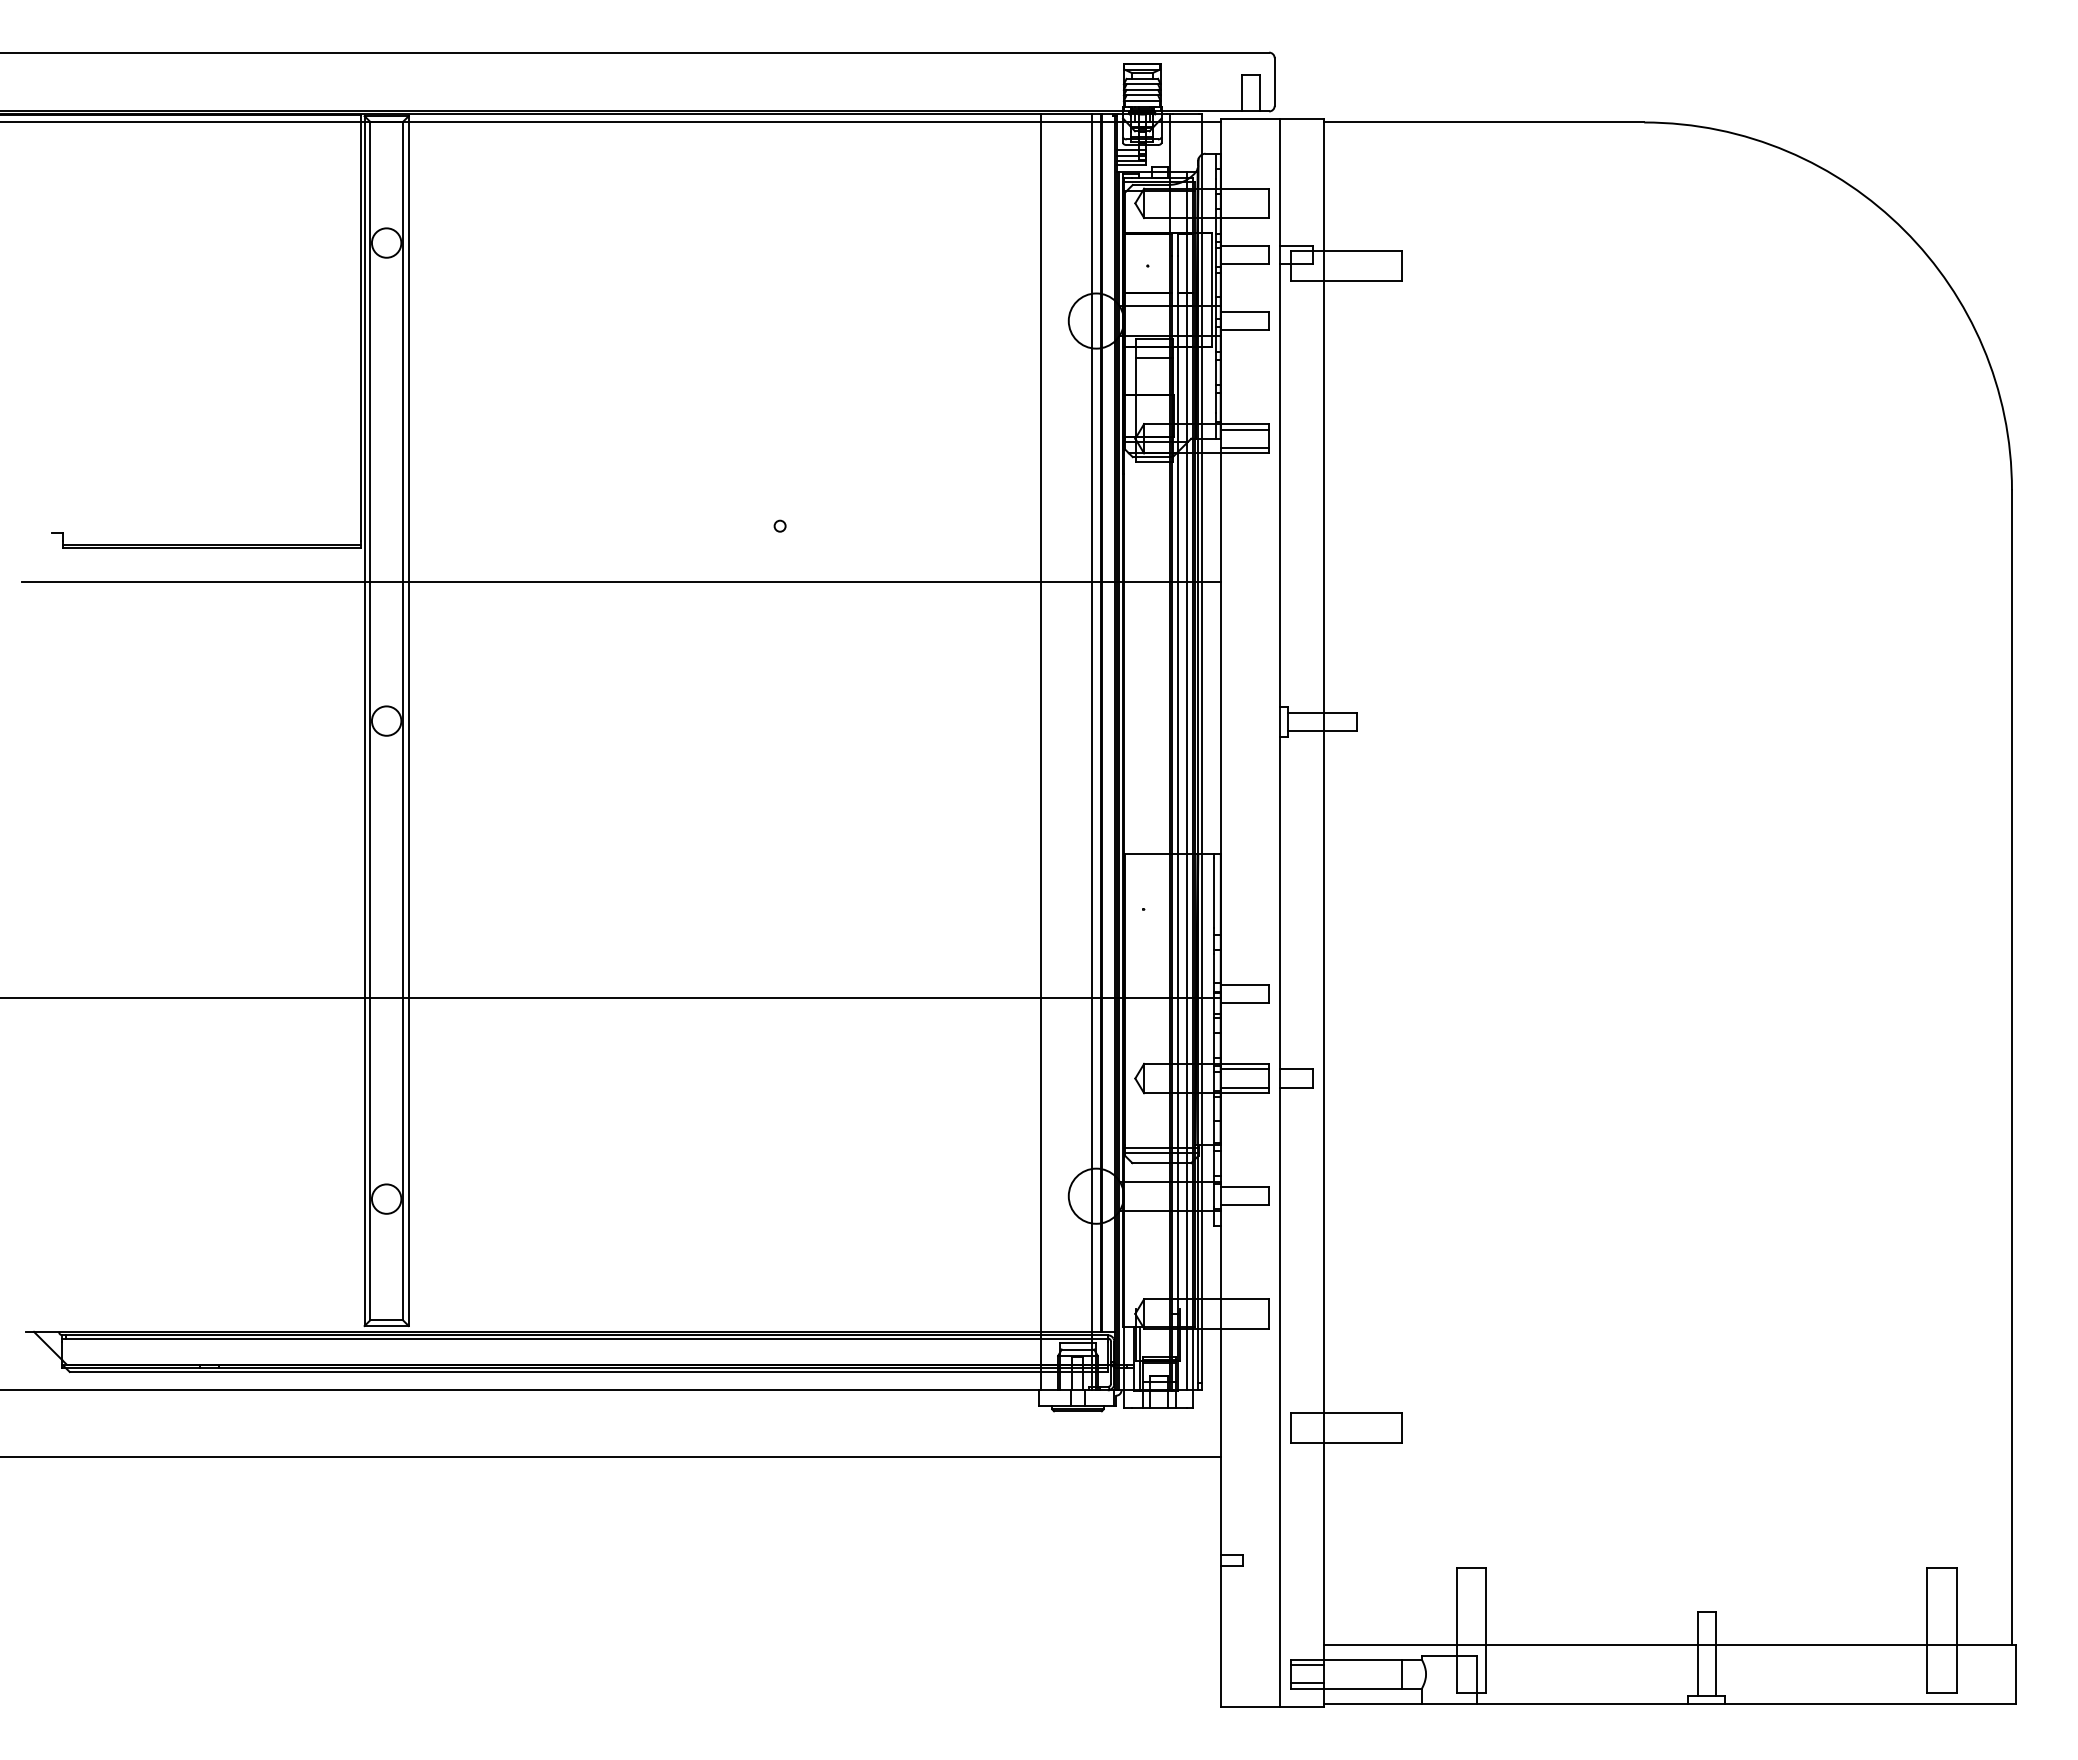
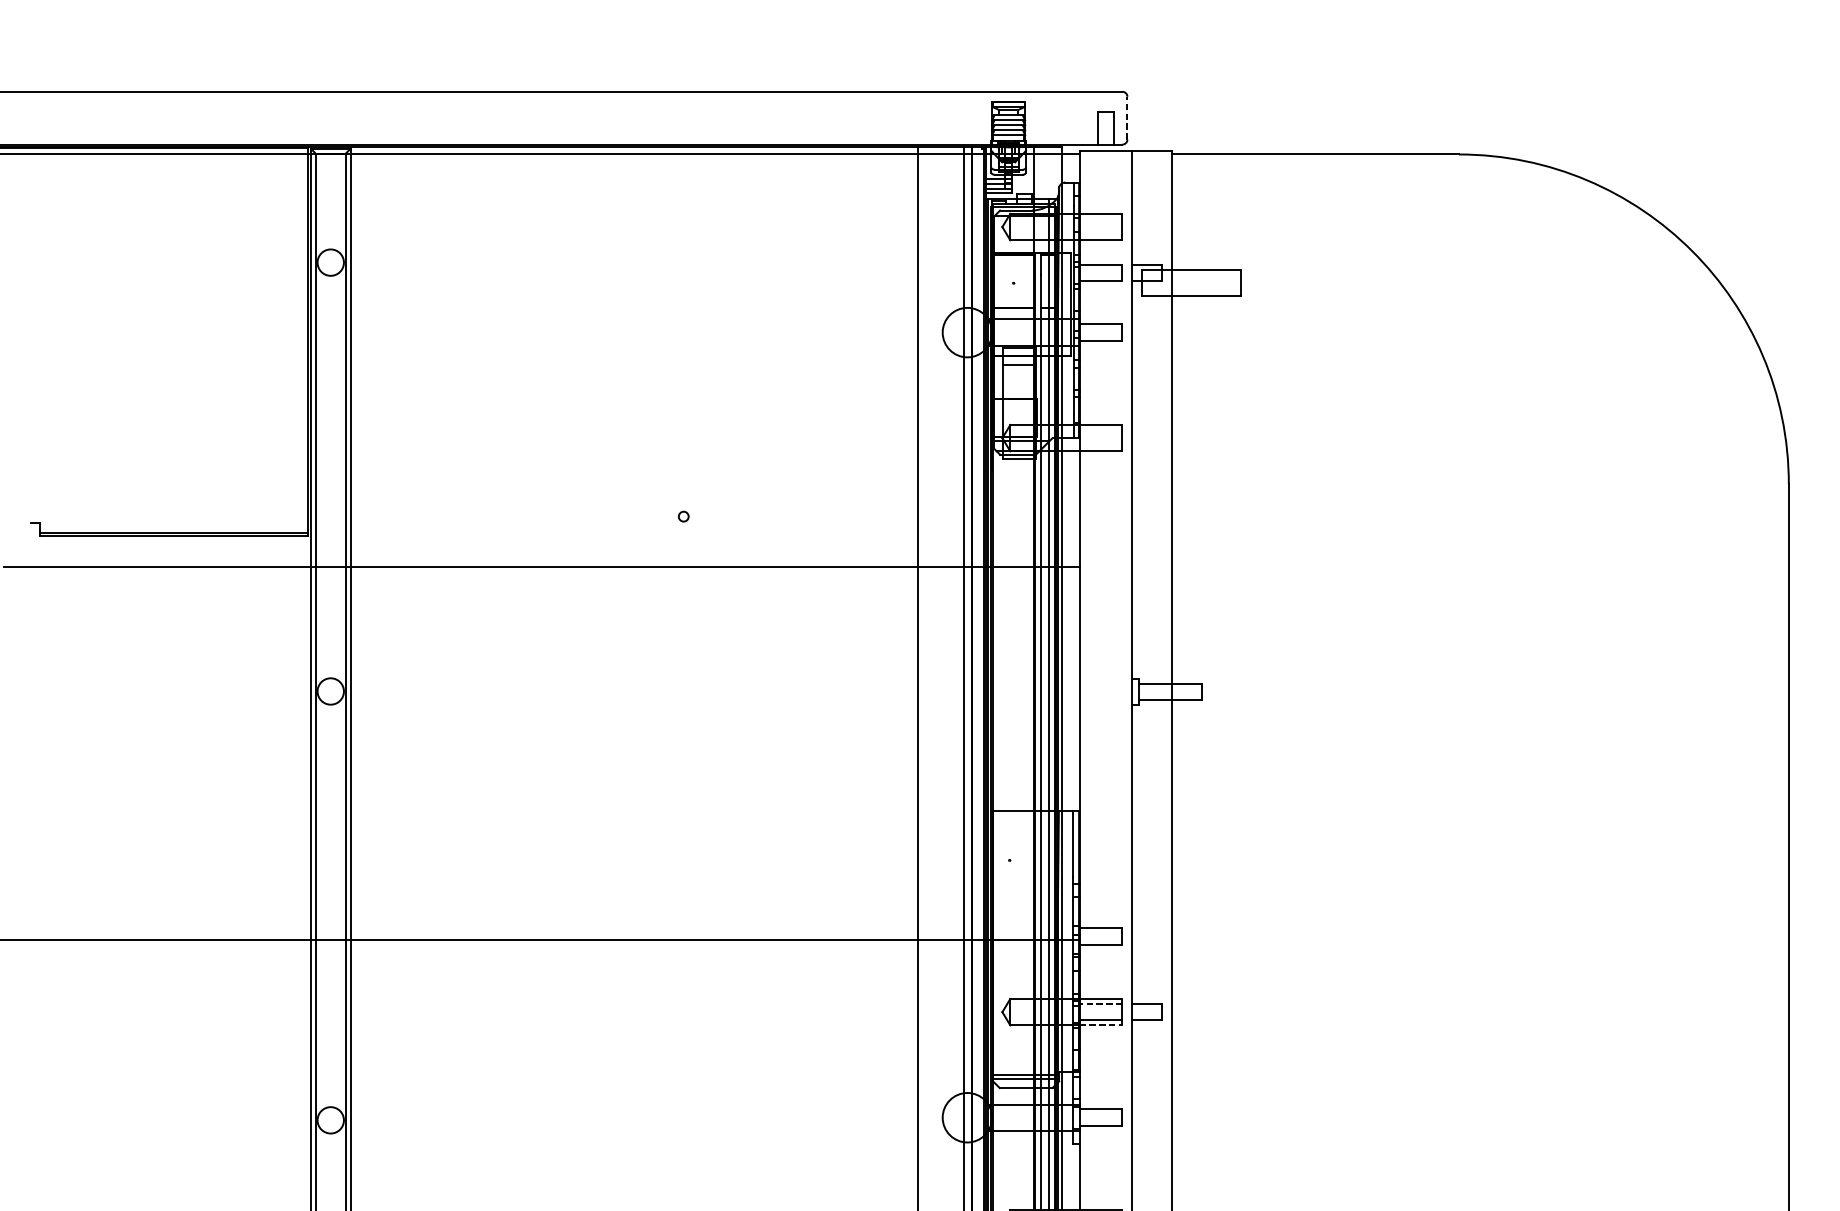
line: (1274, 82) -> (1127, 118), solid -> dashed
line: (1245, 429) -> (1101, 429), removed
line: (1245, 447) -> (1101, 446), removed
line: (1245, 1069) -> (1101, 1004), solid -> dashed
line: (1245, 1093) -> (1101, 1025), solid -> dashed

